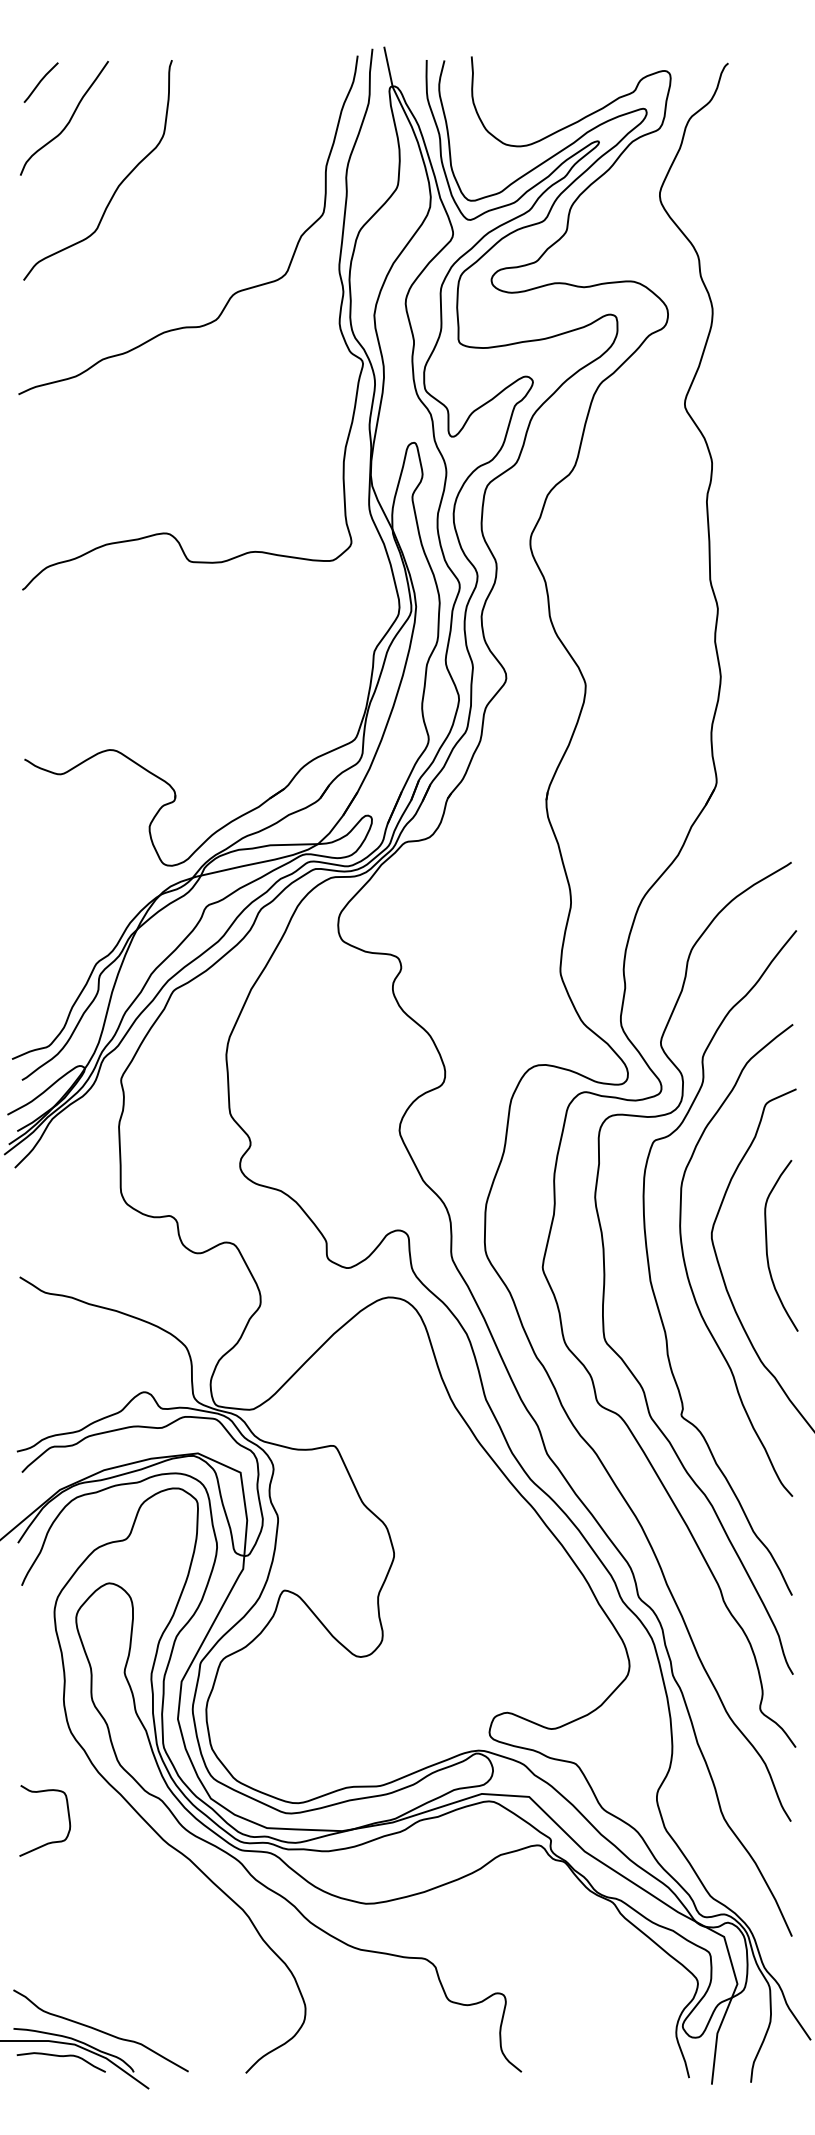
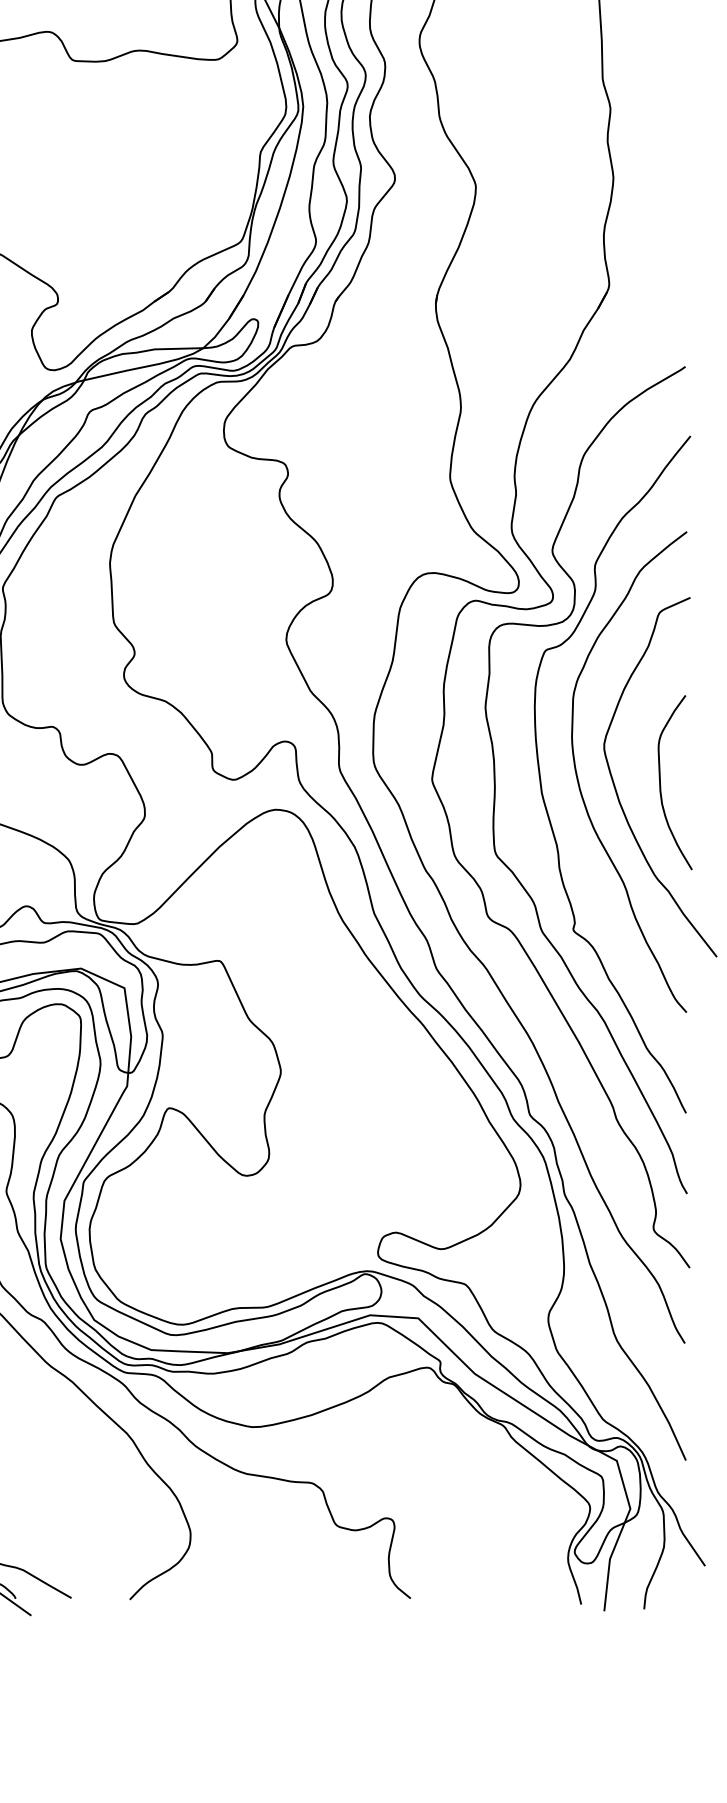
curve: (767, 1245) -> (660, 782), moved

